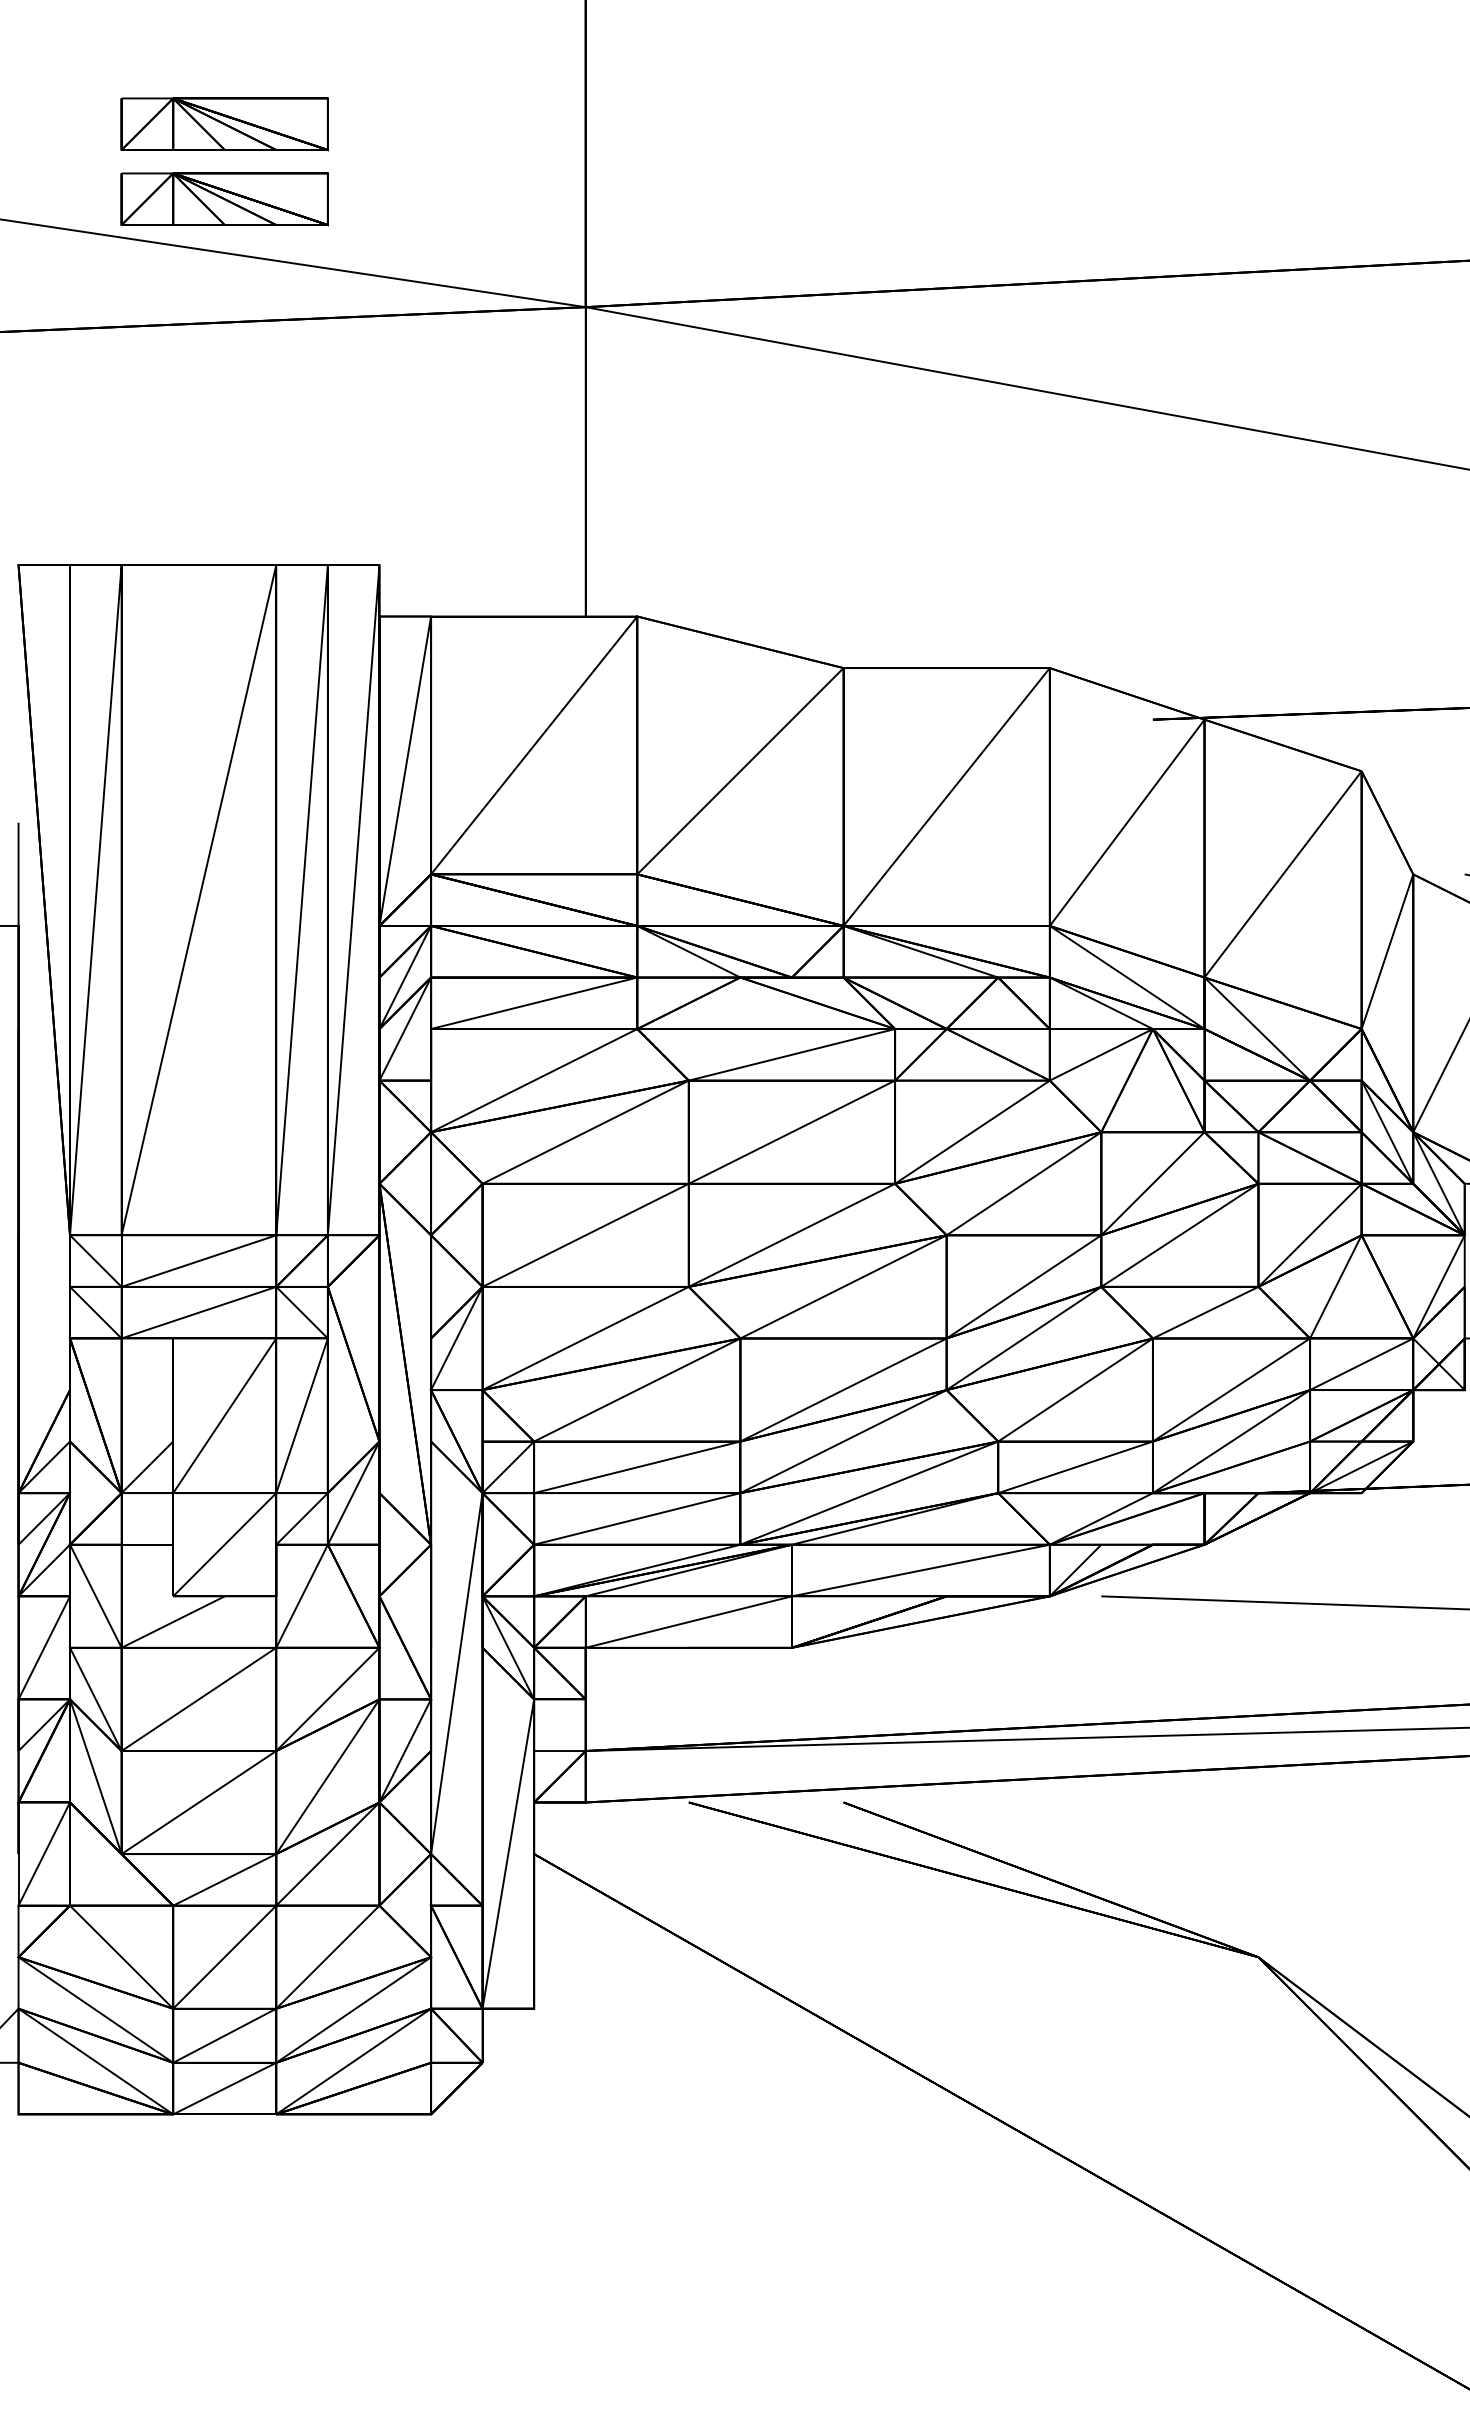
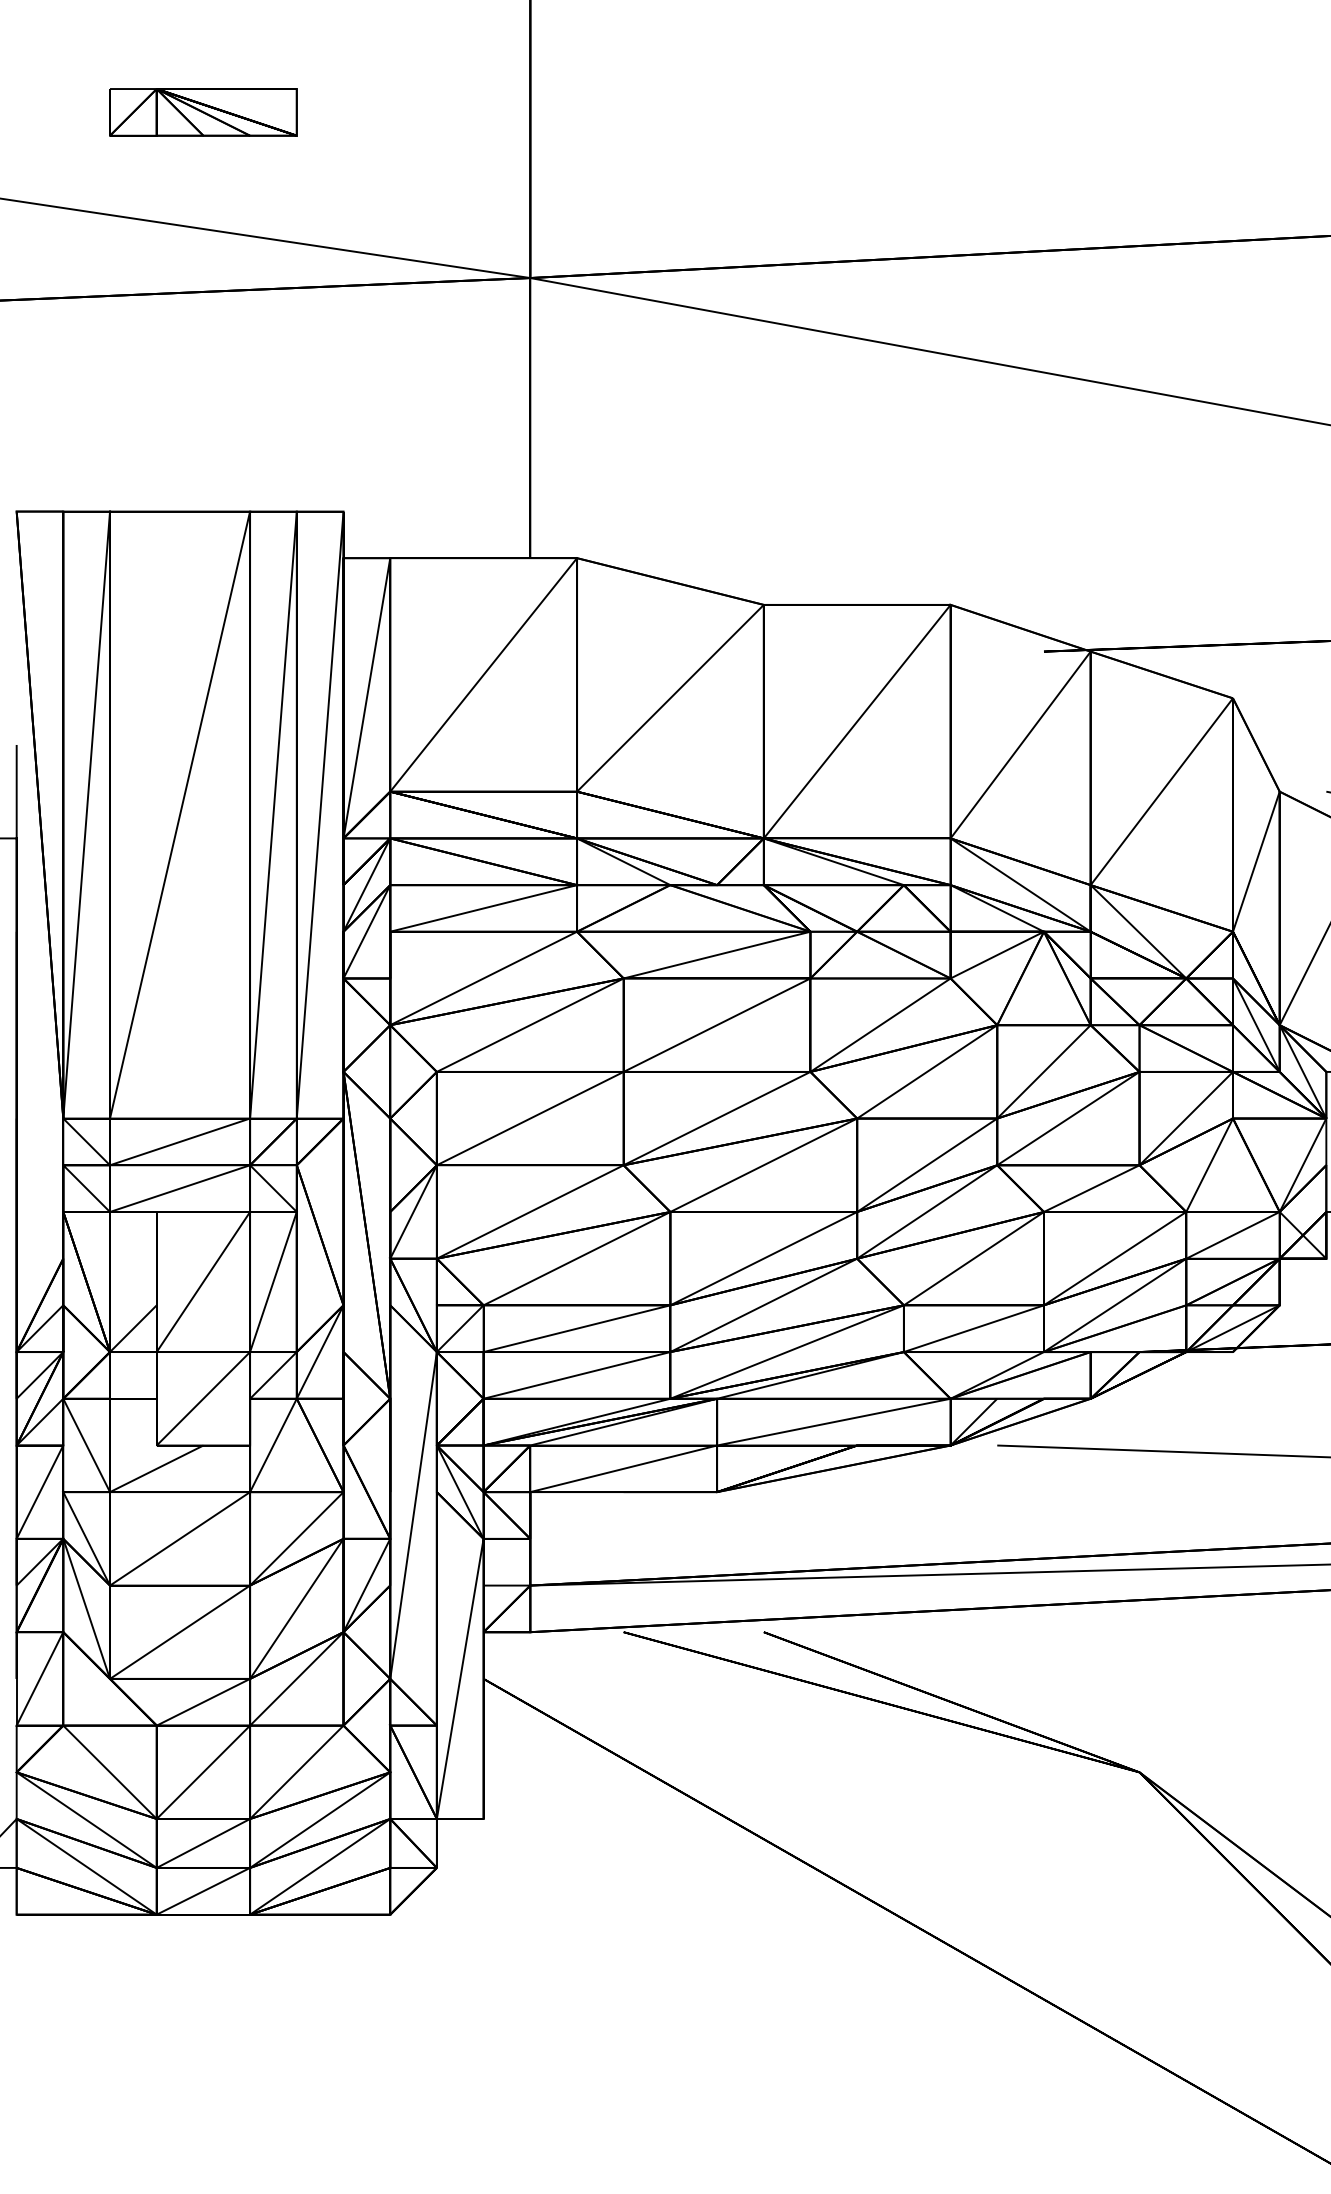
part: (224, 199) -> (203, 180), removed

